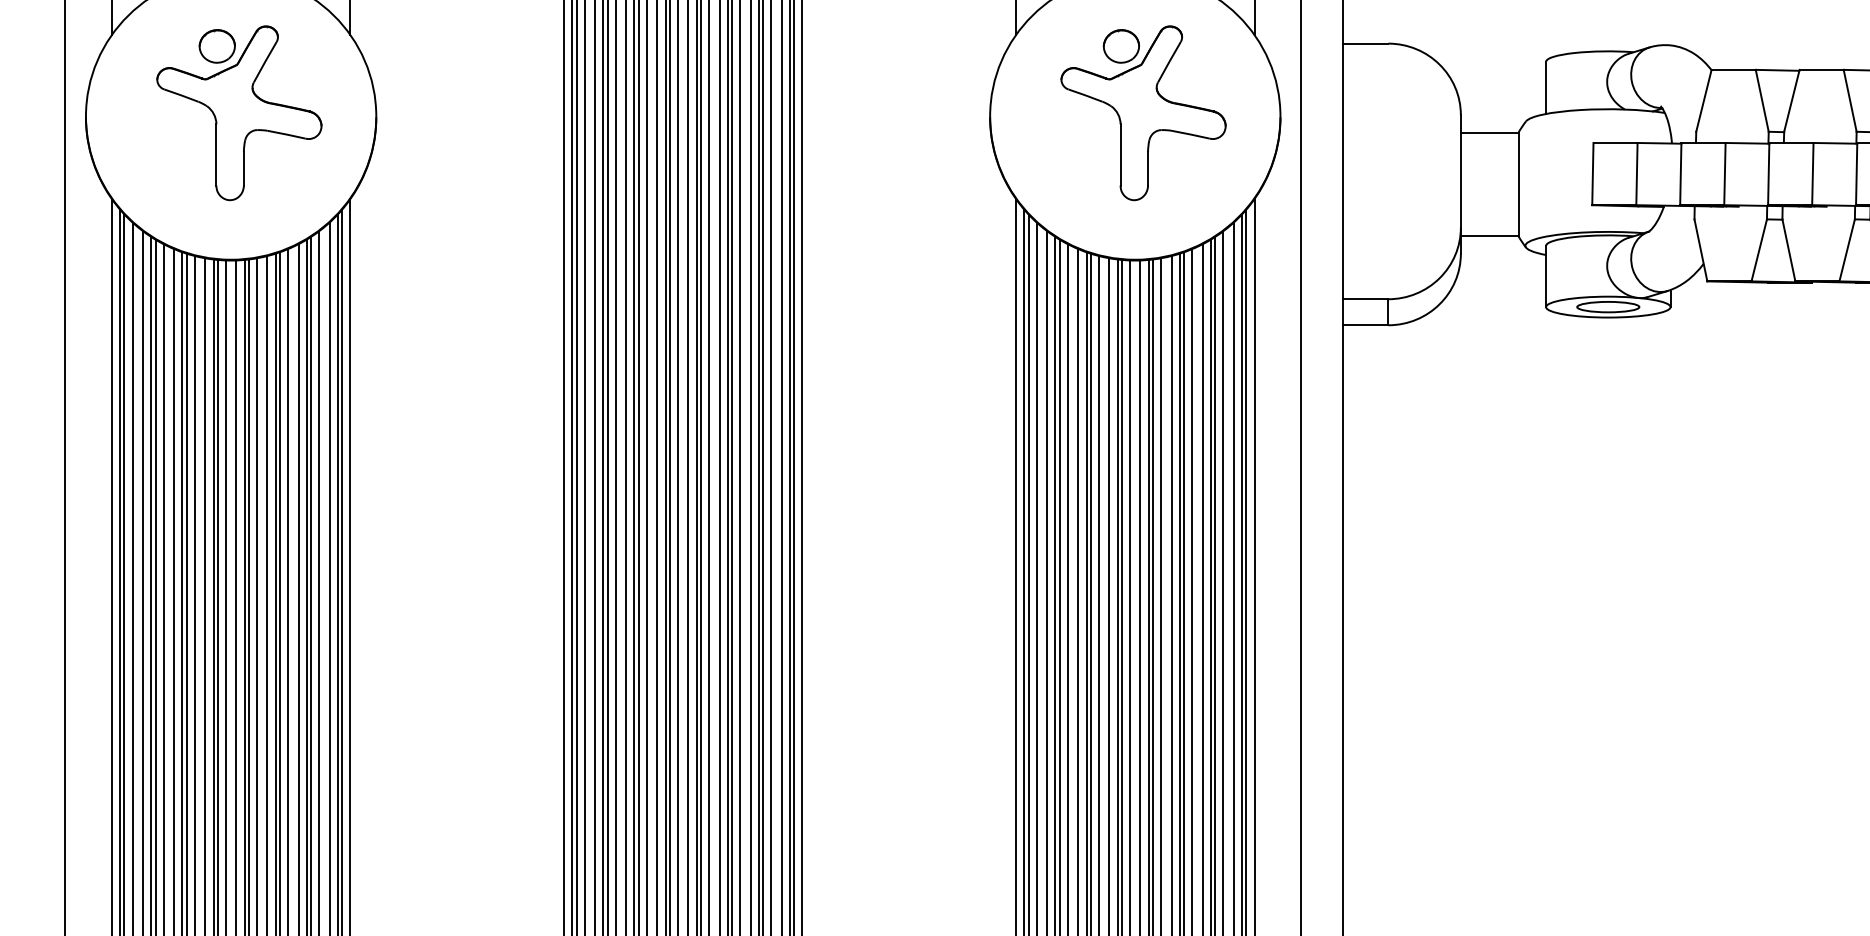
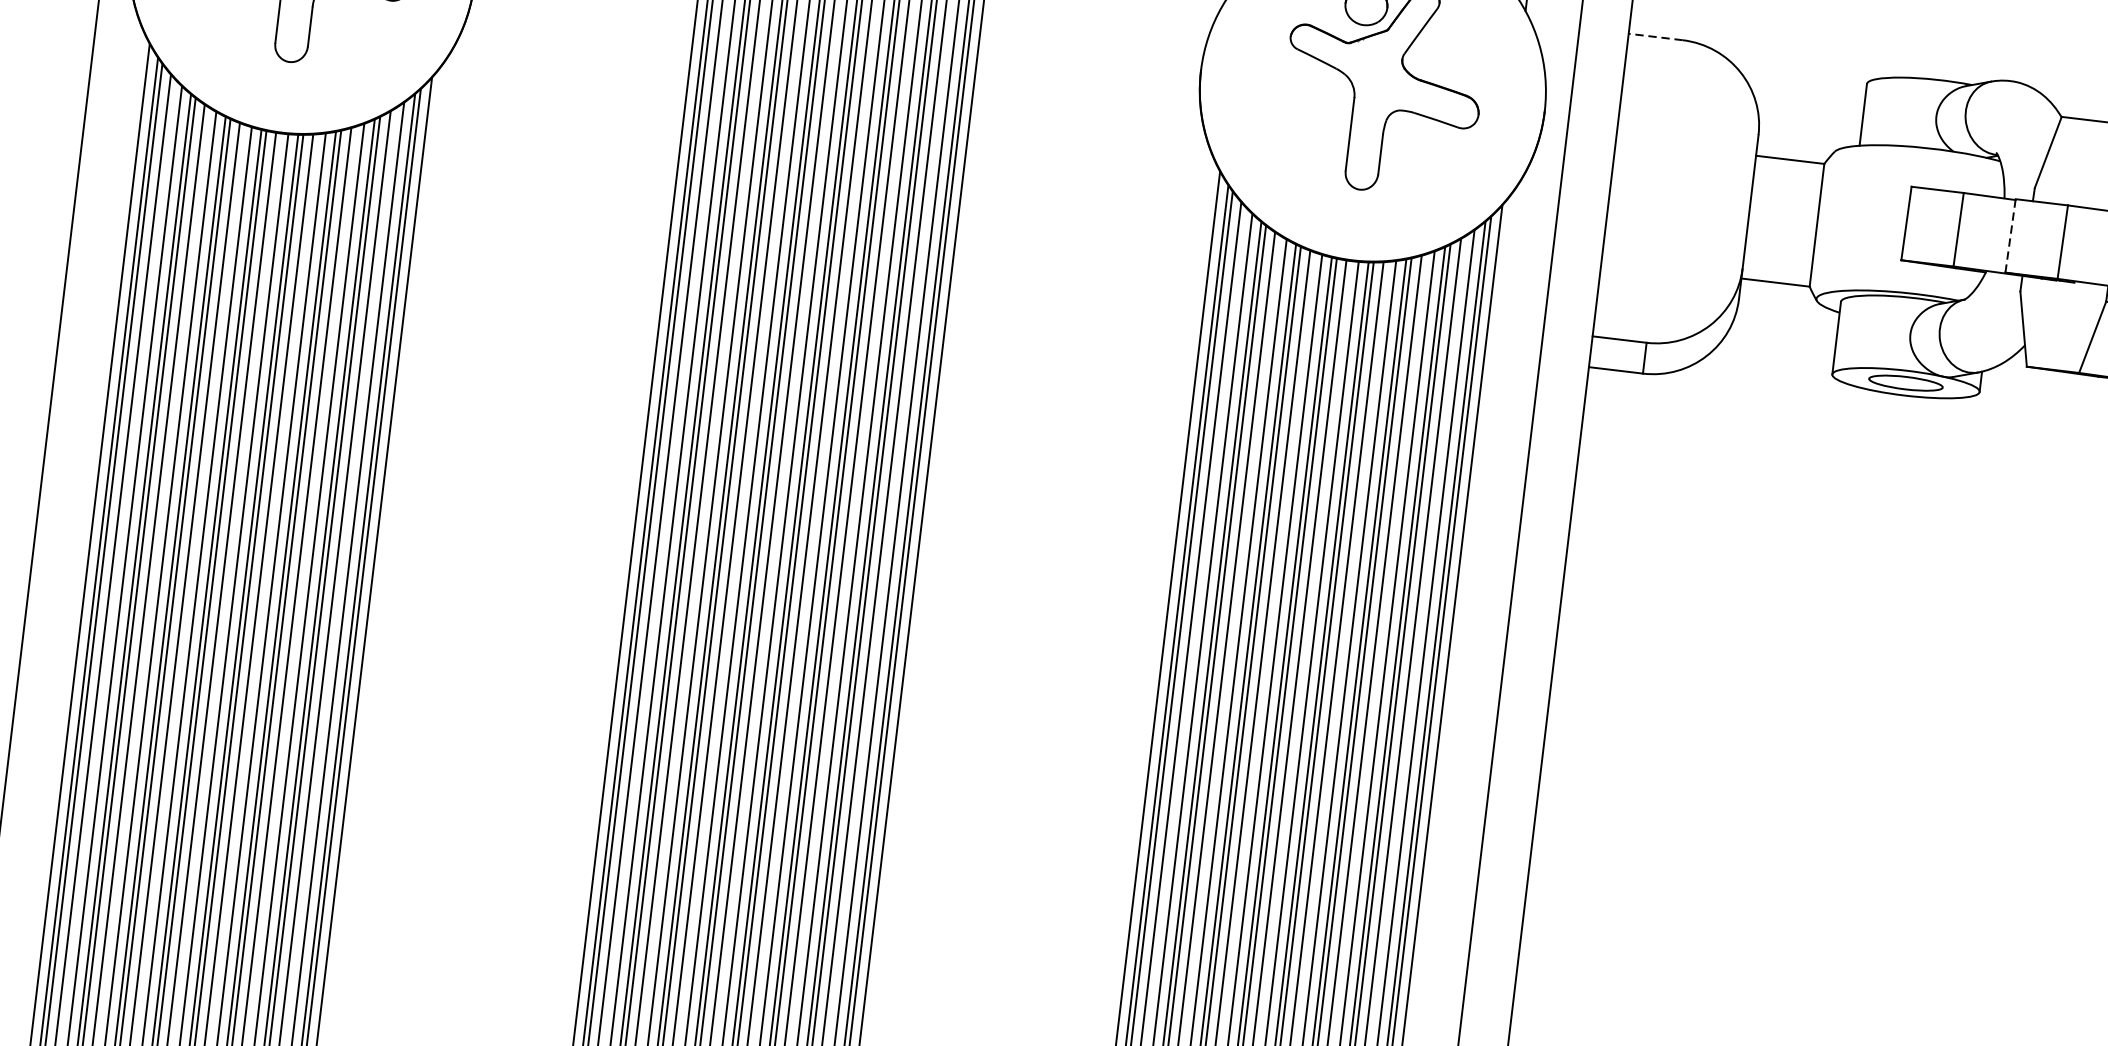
line: (1365, 43) -> (1655, 36), solid -> dashed
line: (1680, 173) -> (2010, 235), solid -> dashed

